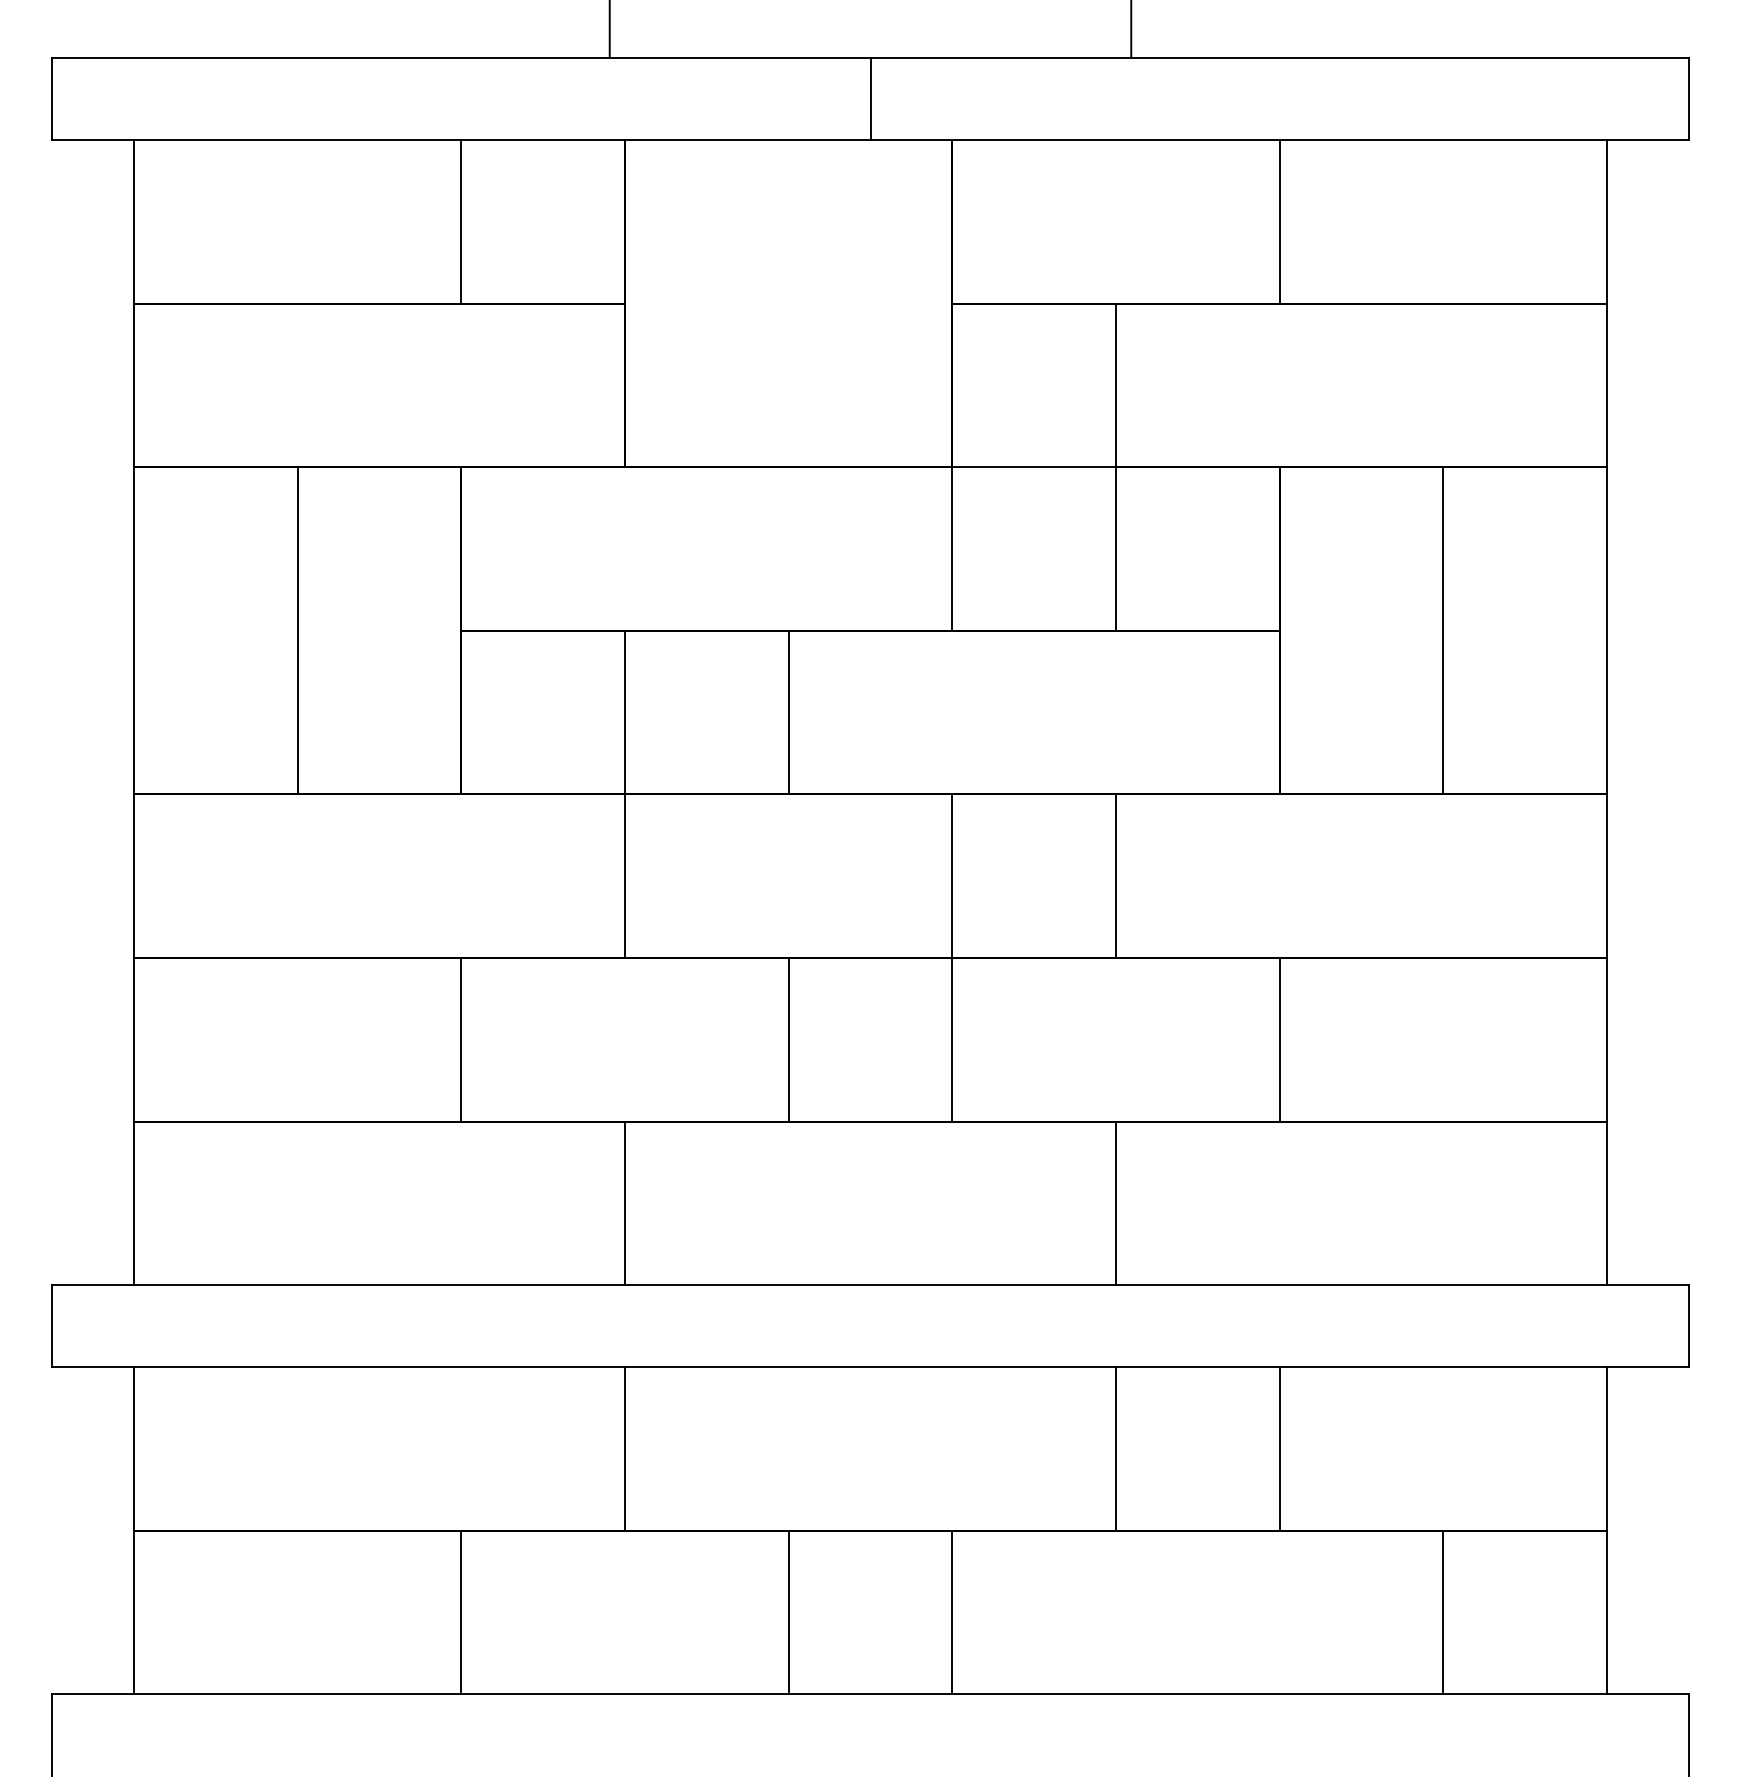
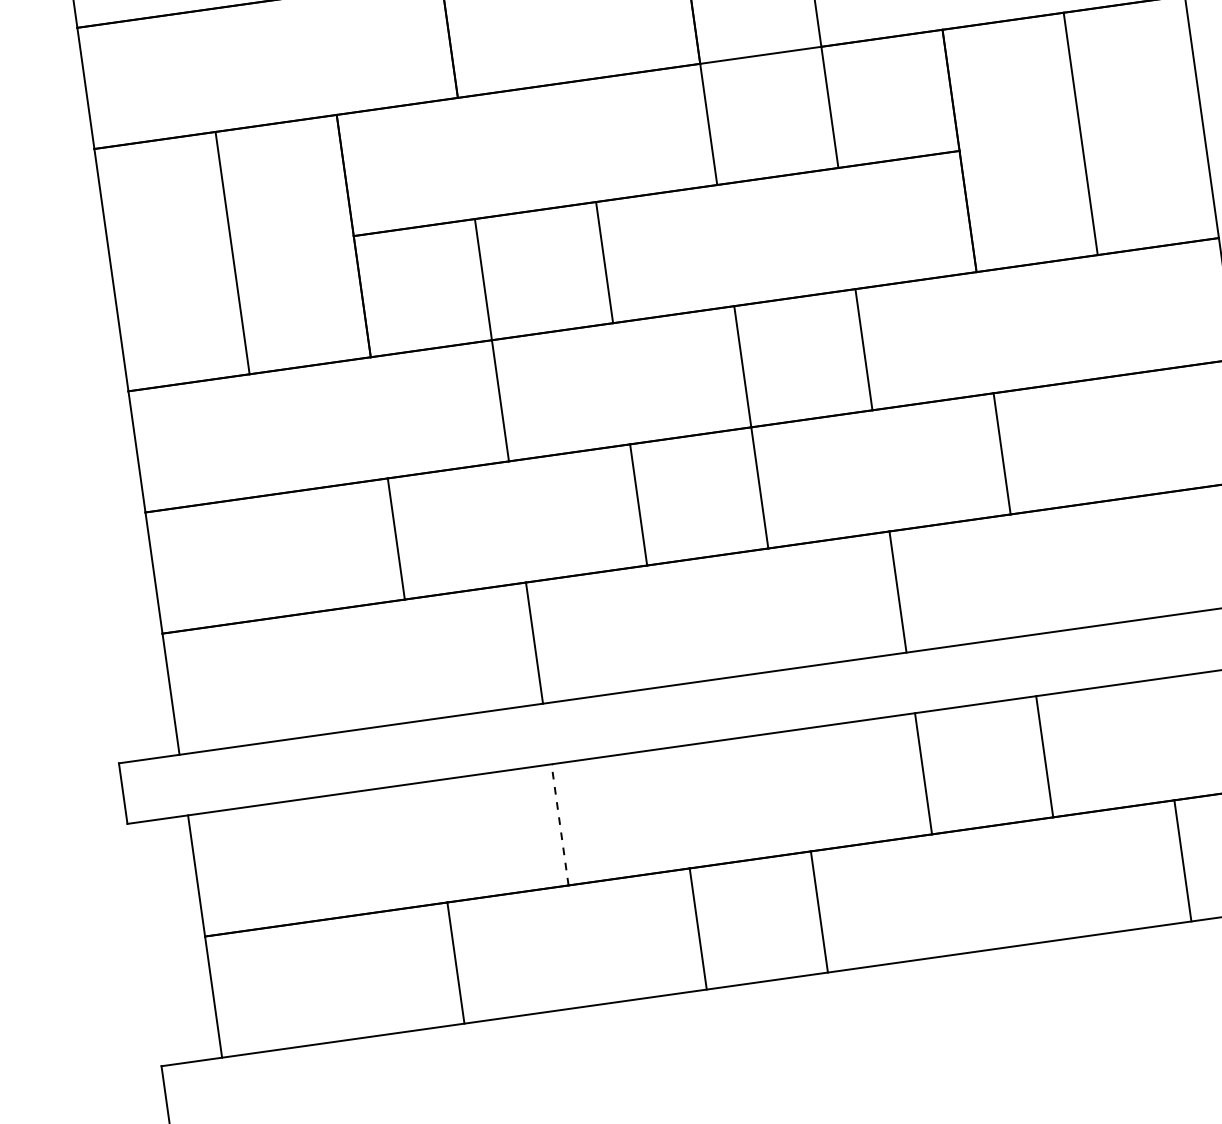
line: (625, 1448) -> (560, 824), solid -> dashed

